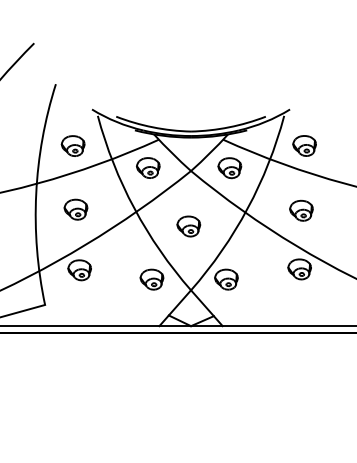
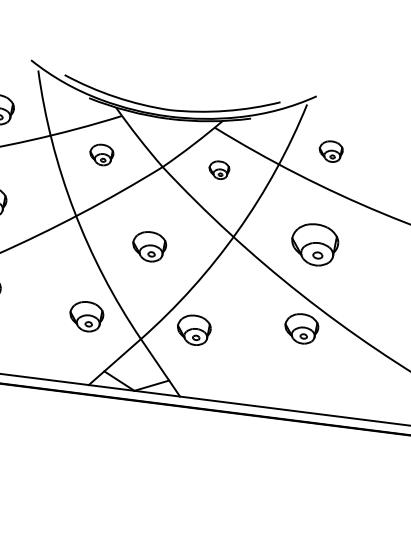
part: (304, 145) -> (331, 150), size x0.7
part: (148, 167) -> (101, 154), size x0.7
part: (229, 168) -> (218, 170), size x0.6
part: (301, 210) -> (314, 244), size x1.4

